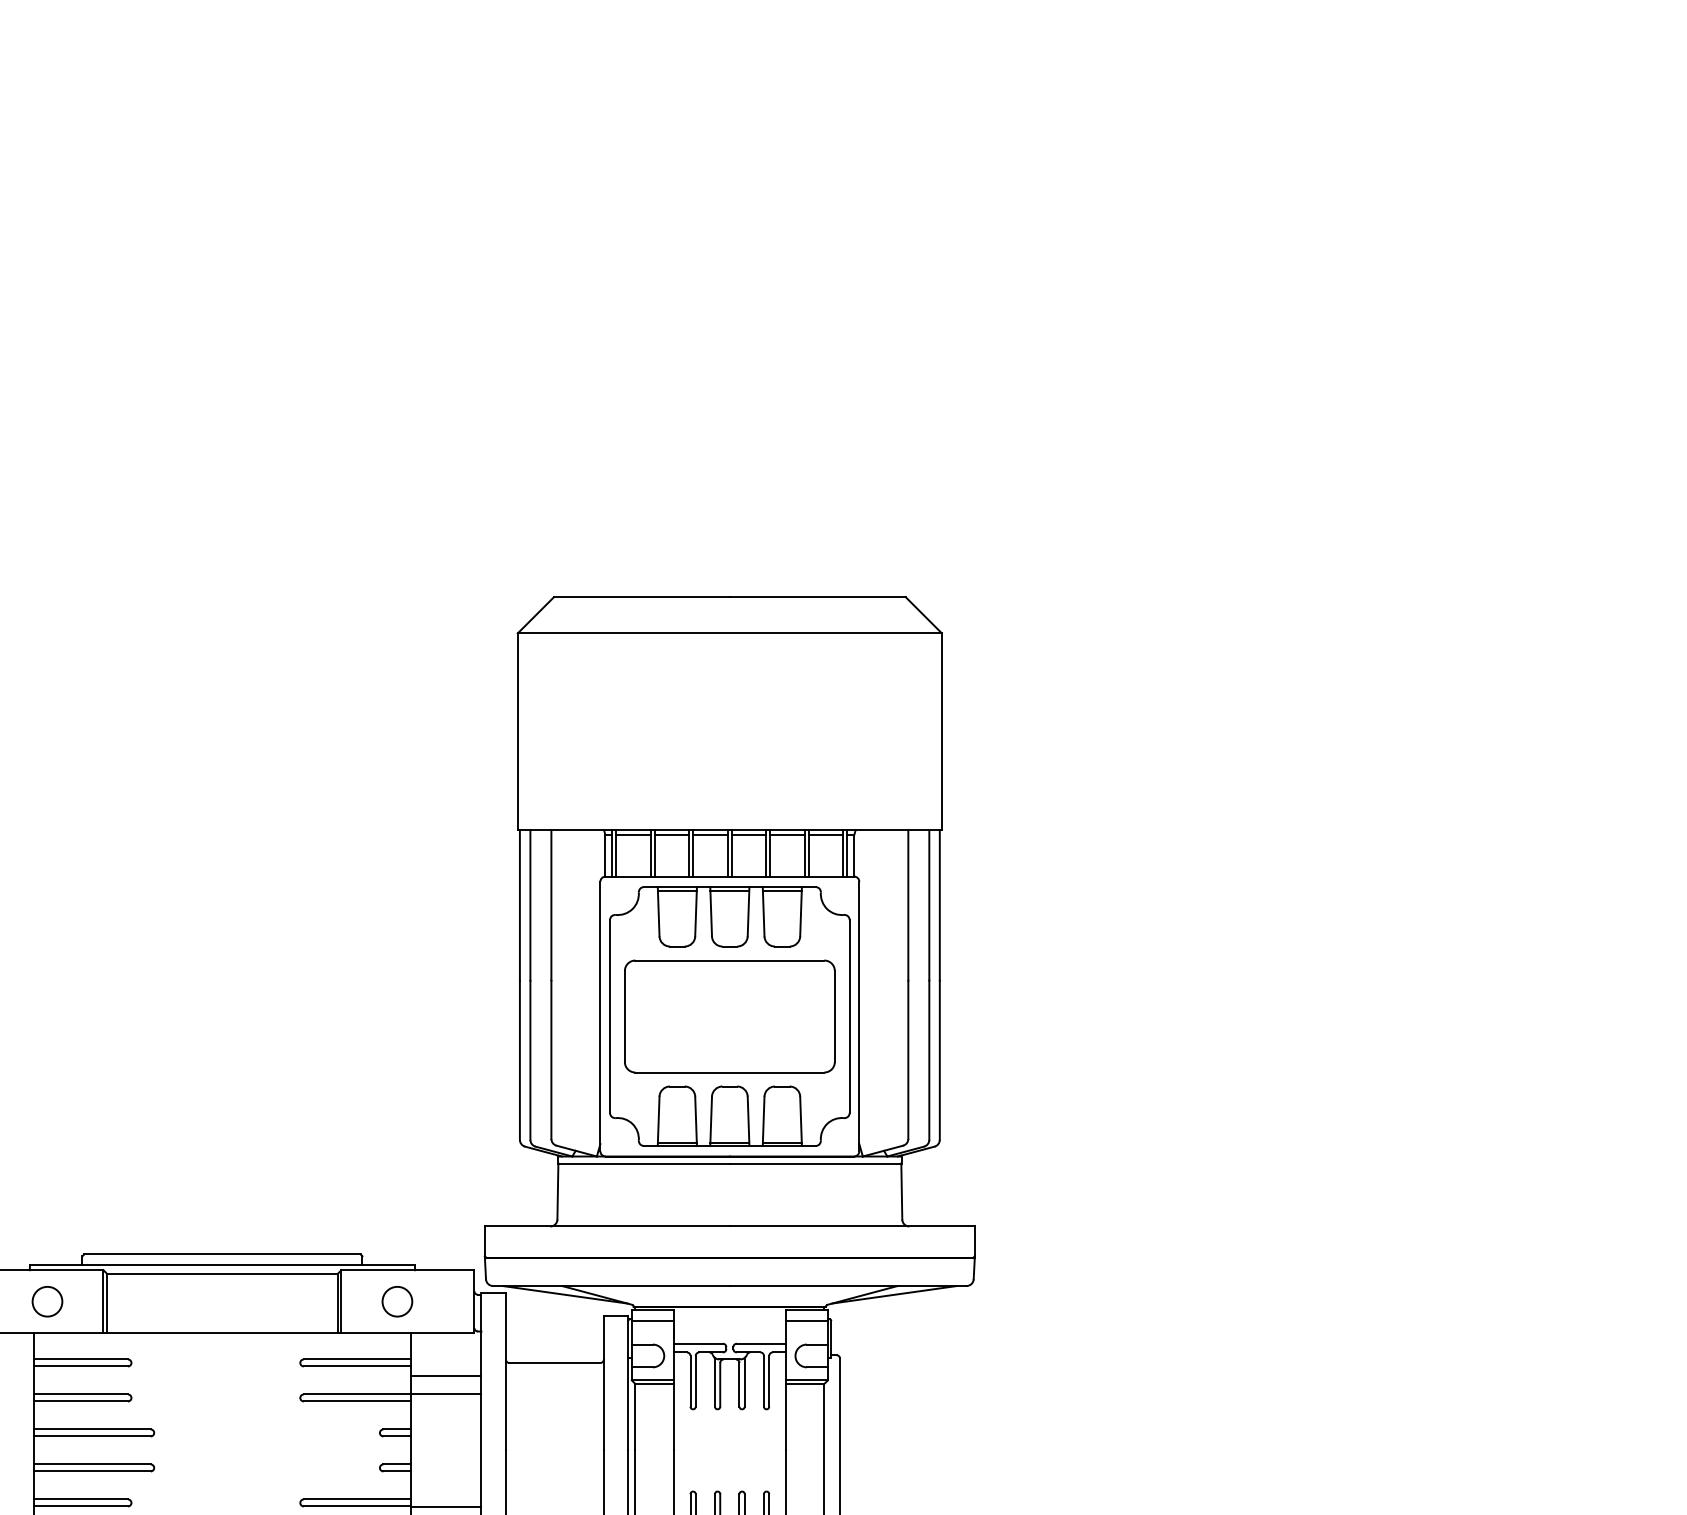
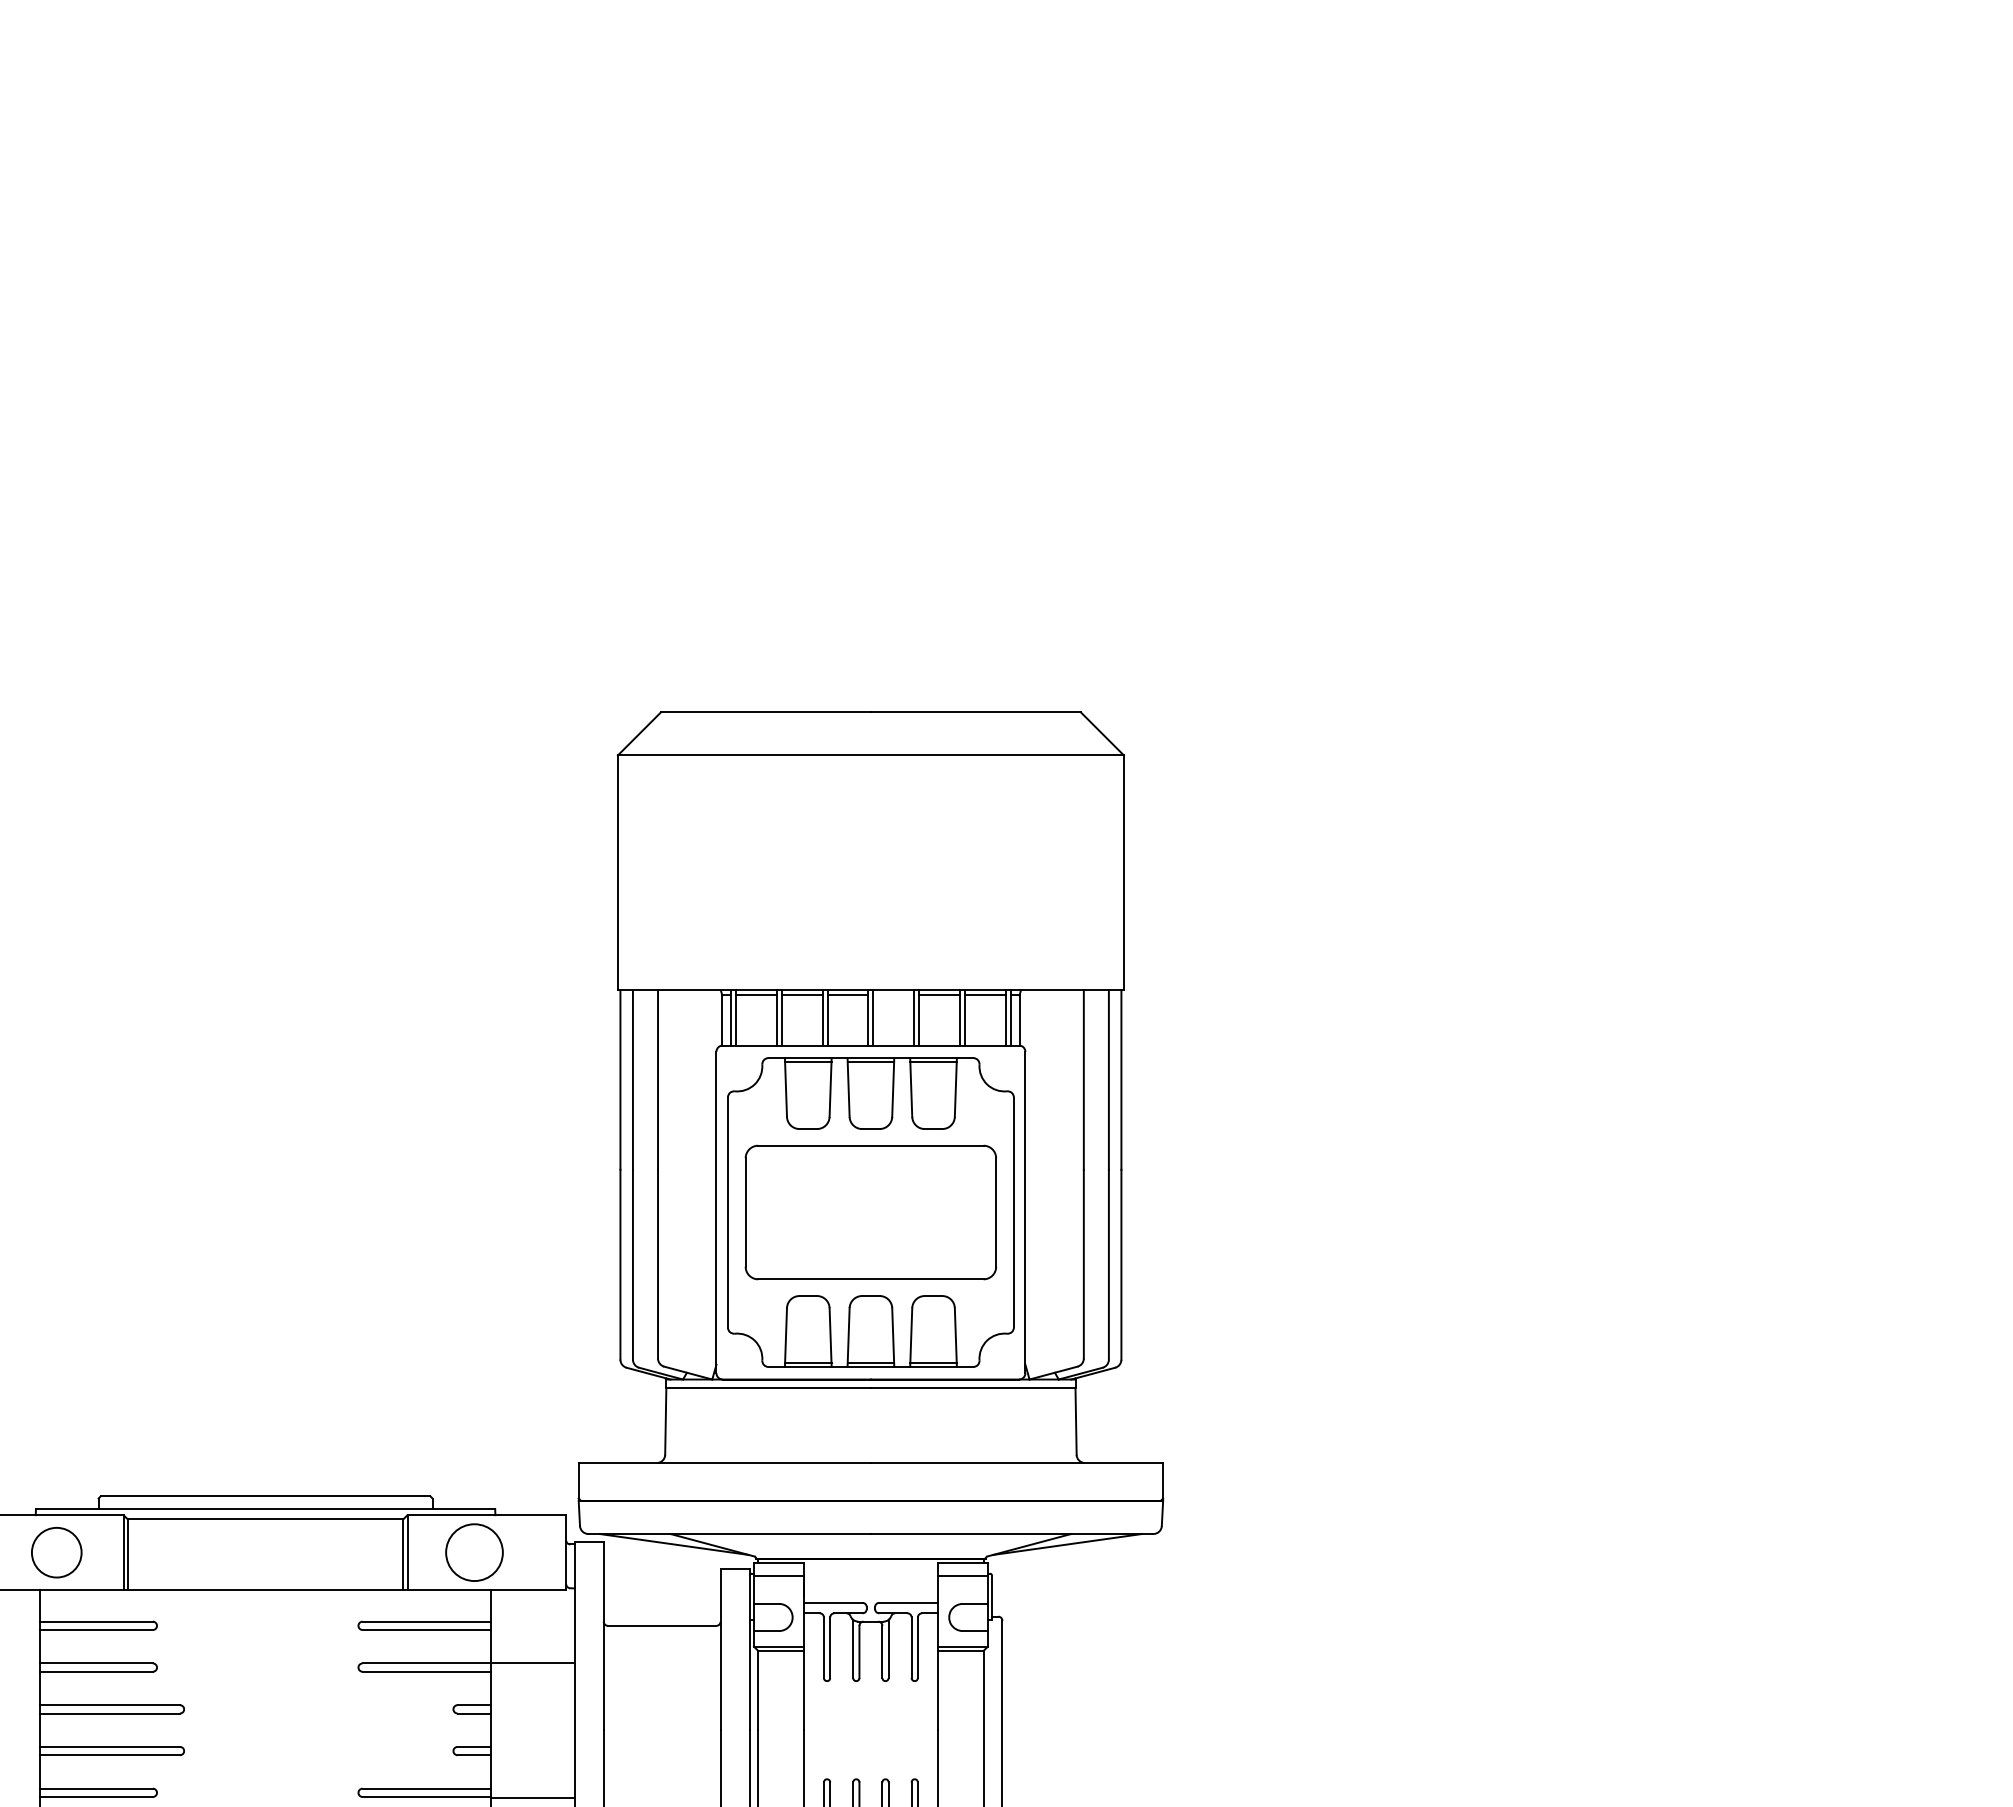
line: (748, 834) -> (893, 995), removed
circle: (47, 1301) -> (56, 1552), size x1.4
circle: (396, 1301) -> (473, 1552), size x1.6
line: (446, 1376) -> (532, 1641), removed

